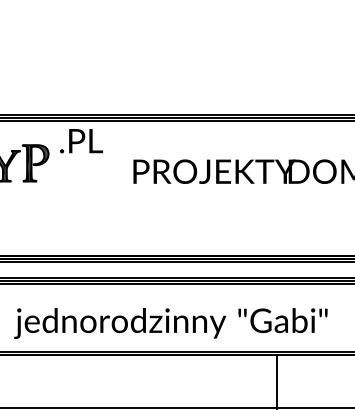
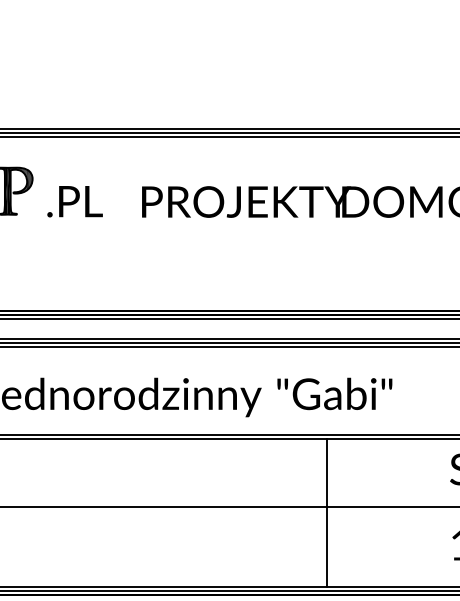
text: (81, 141) -> (74, 201), moved

